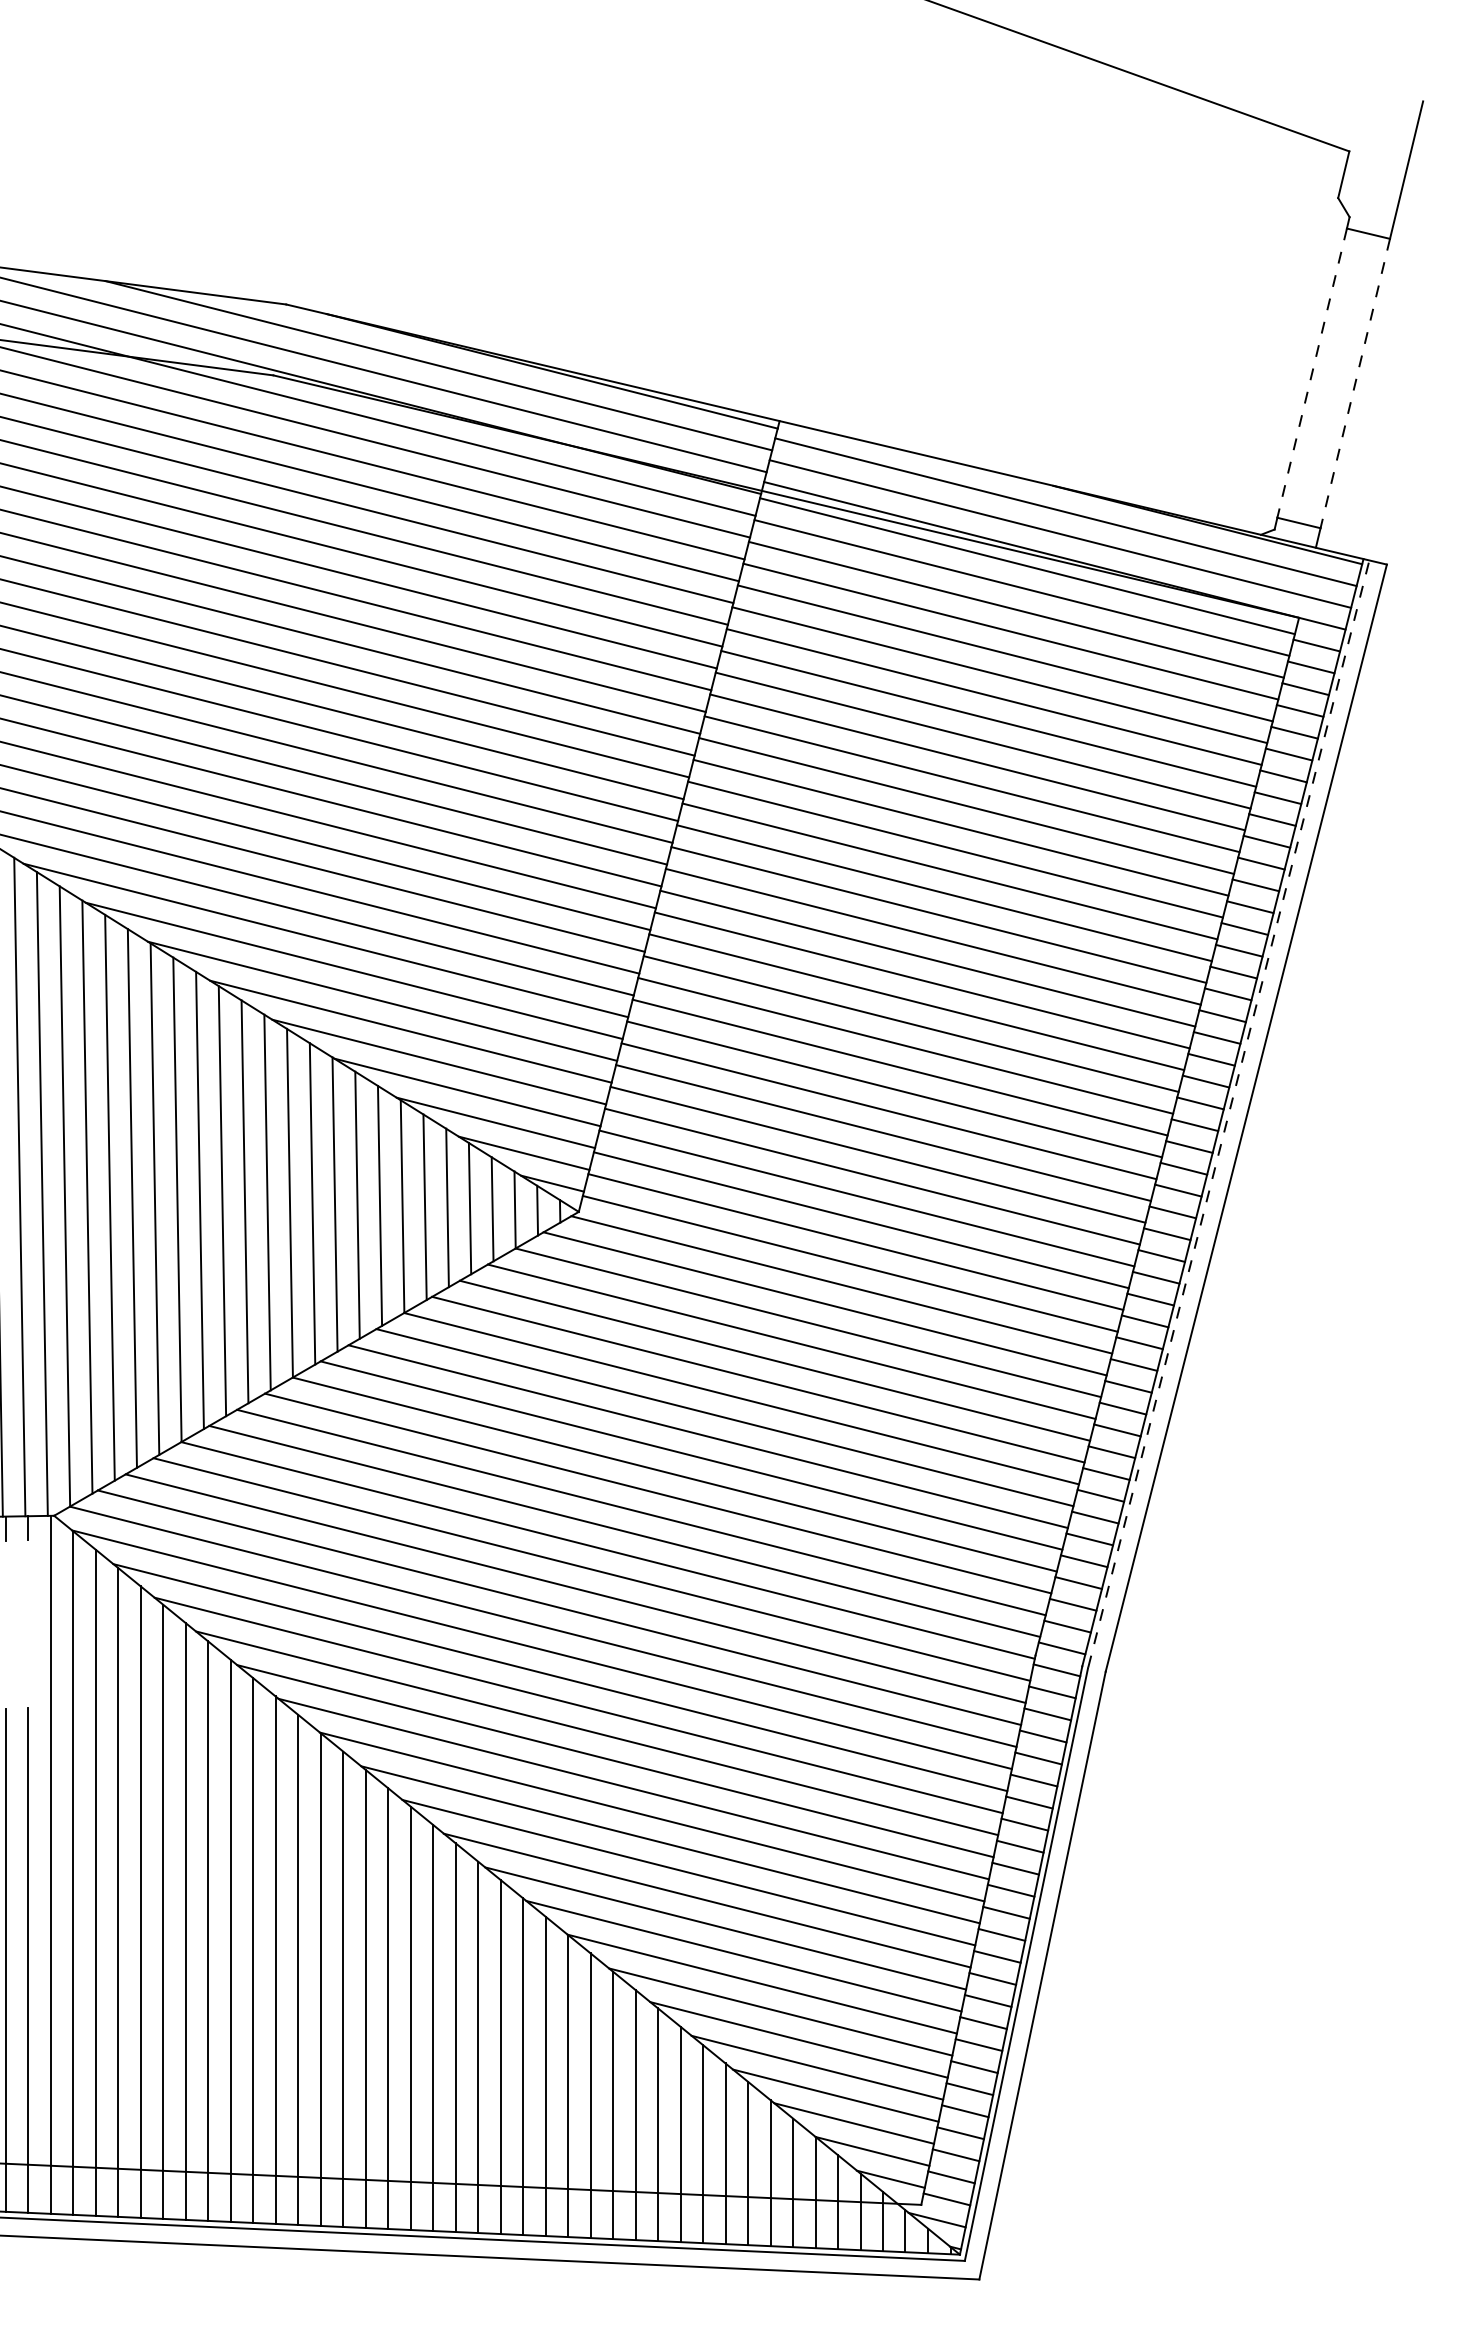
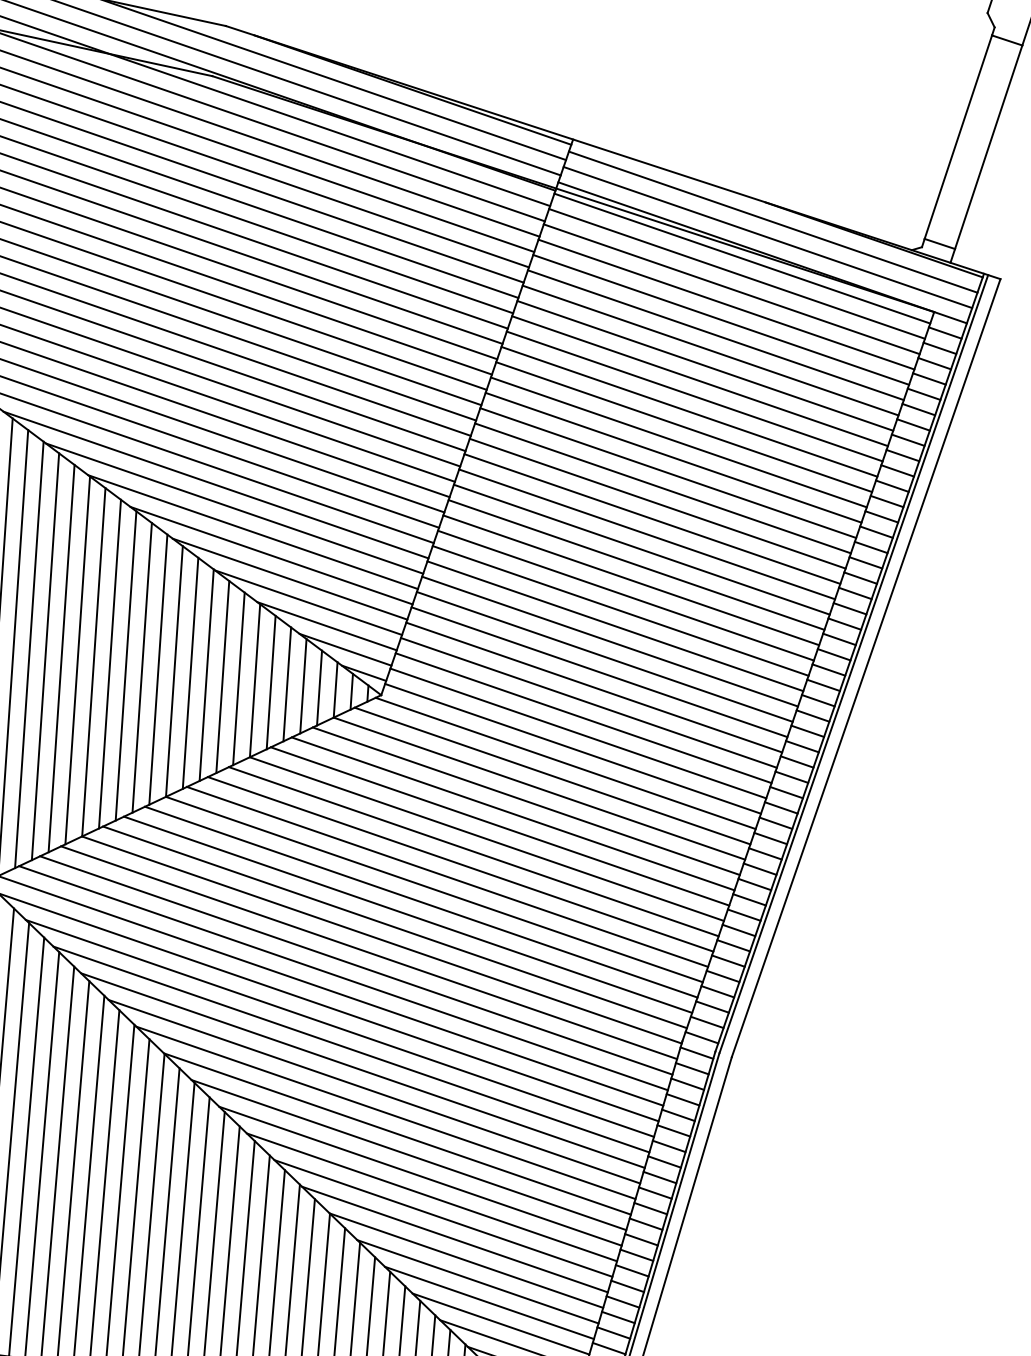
line: (1312, 373) -> (958, 137), dashed -> solid
line: (1355, 383) -> (988, 147), dashed -> solid
line: (1228, 1113) -> (853, 663), dashed -> solid

